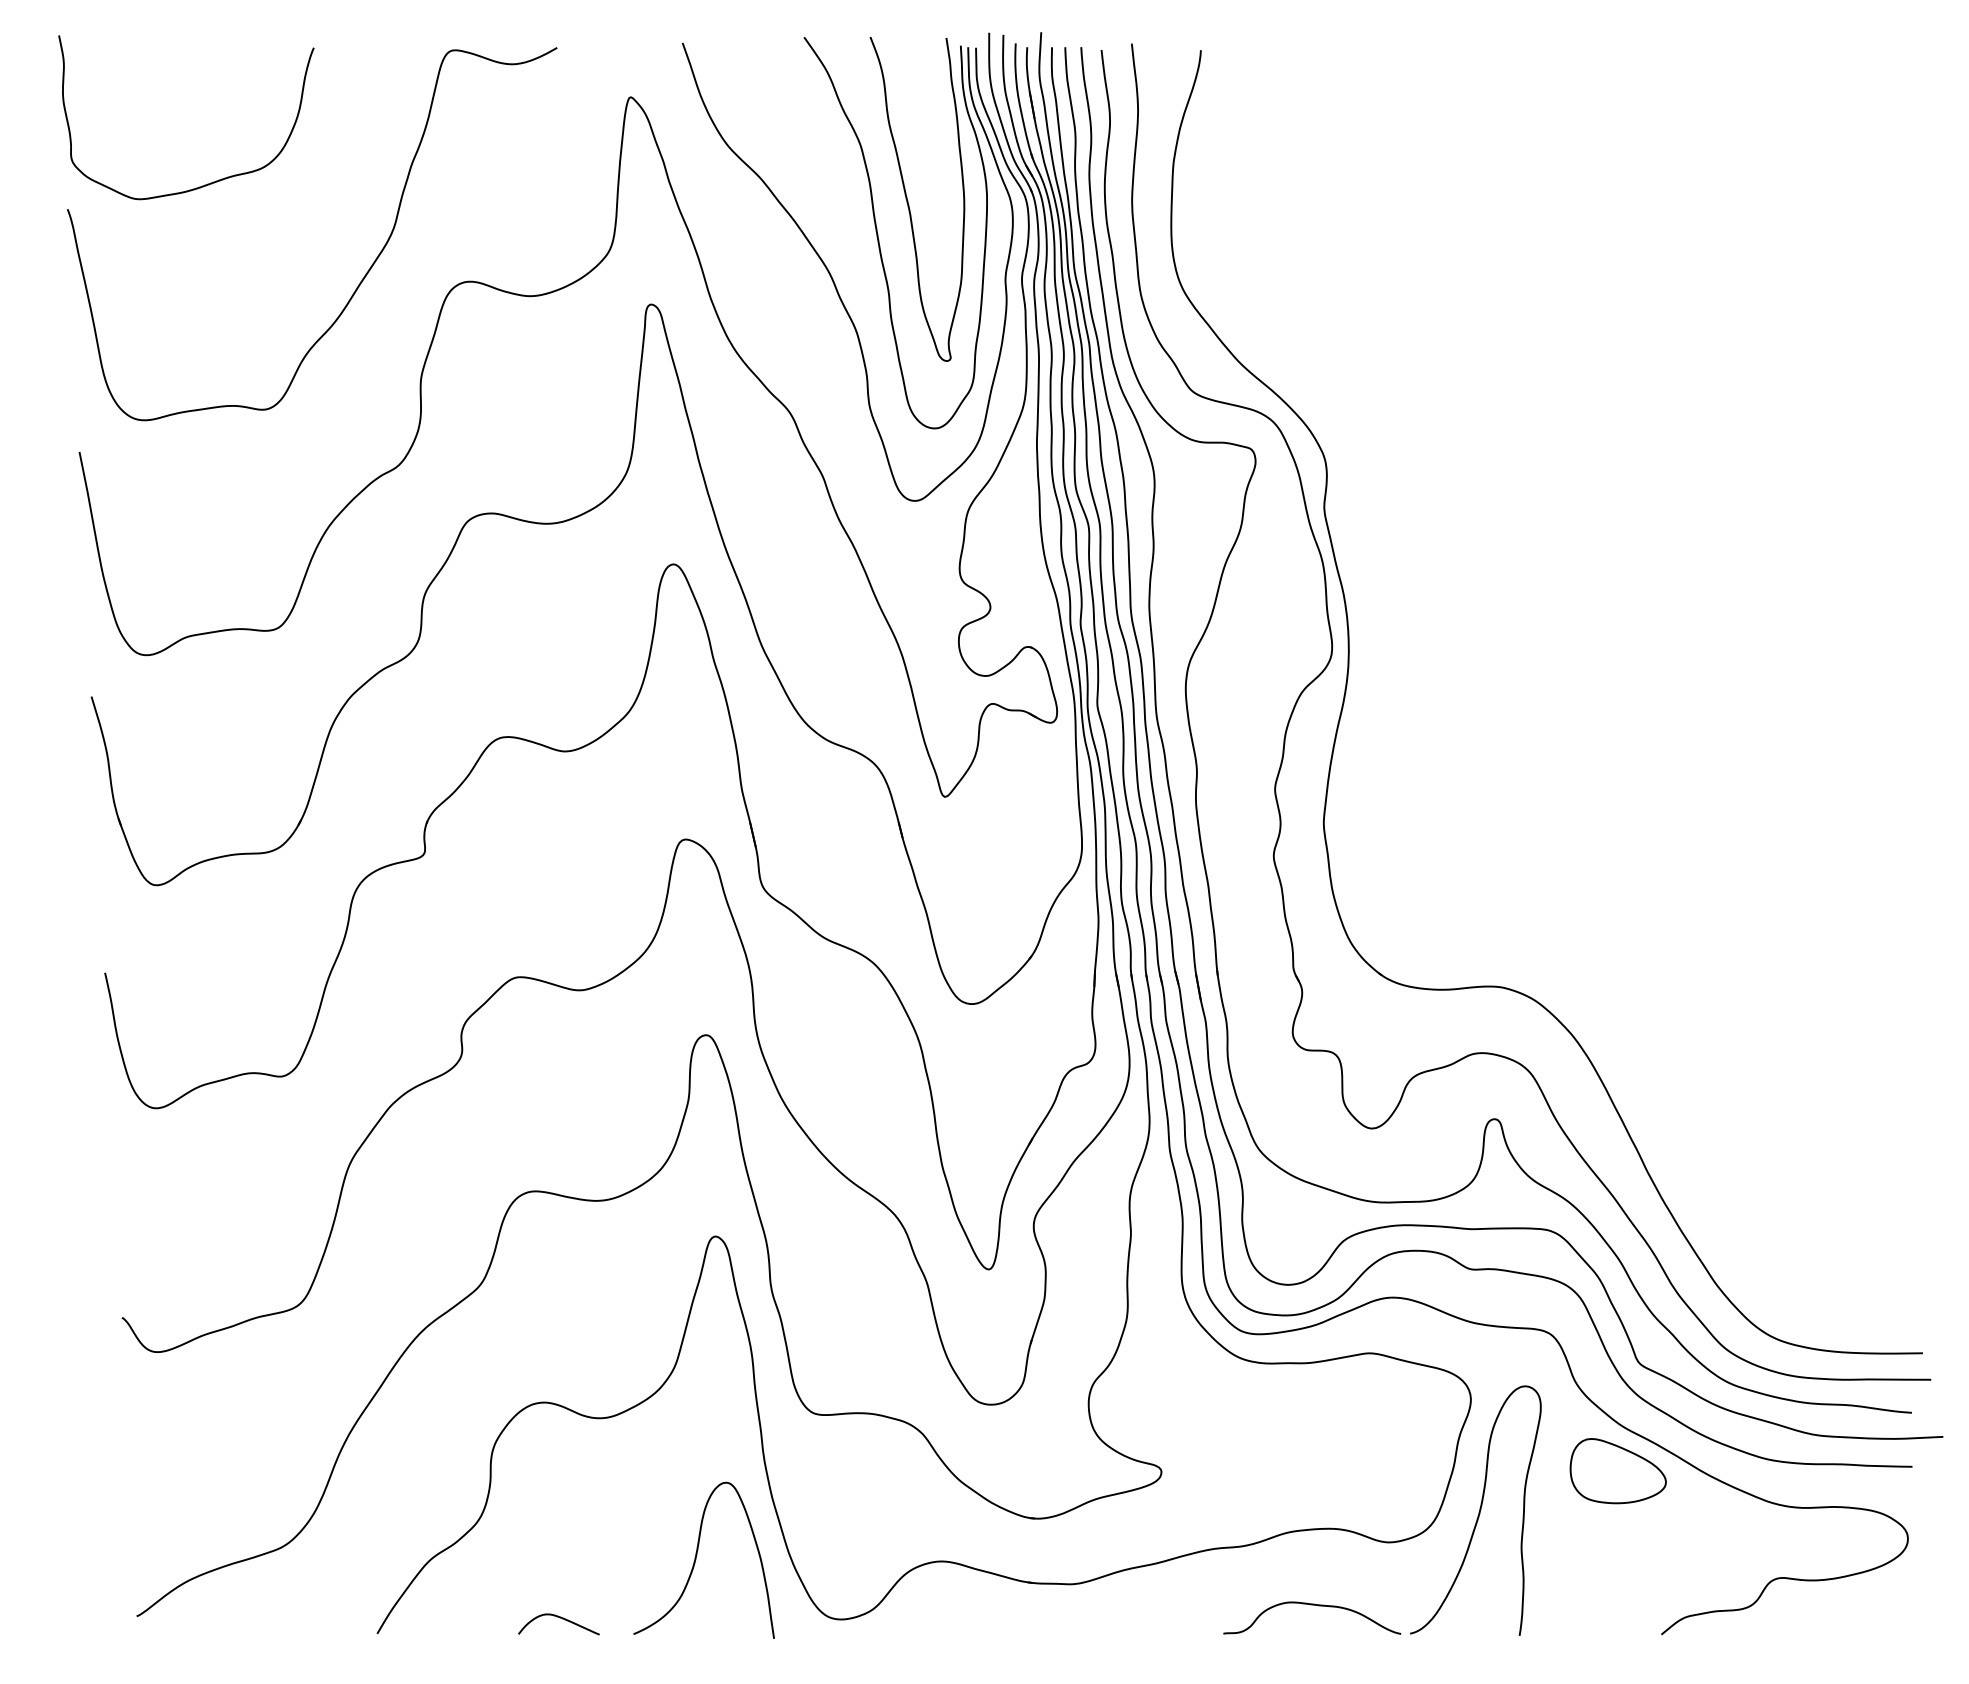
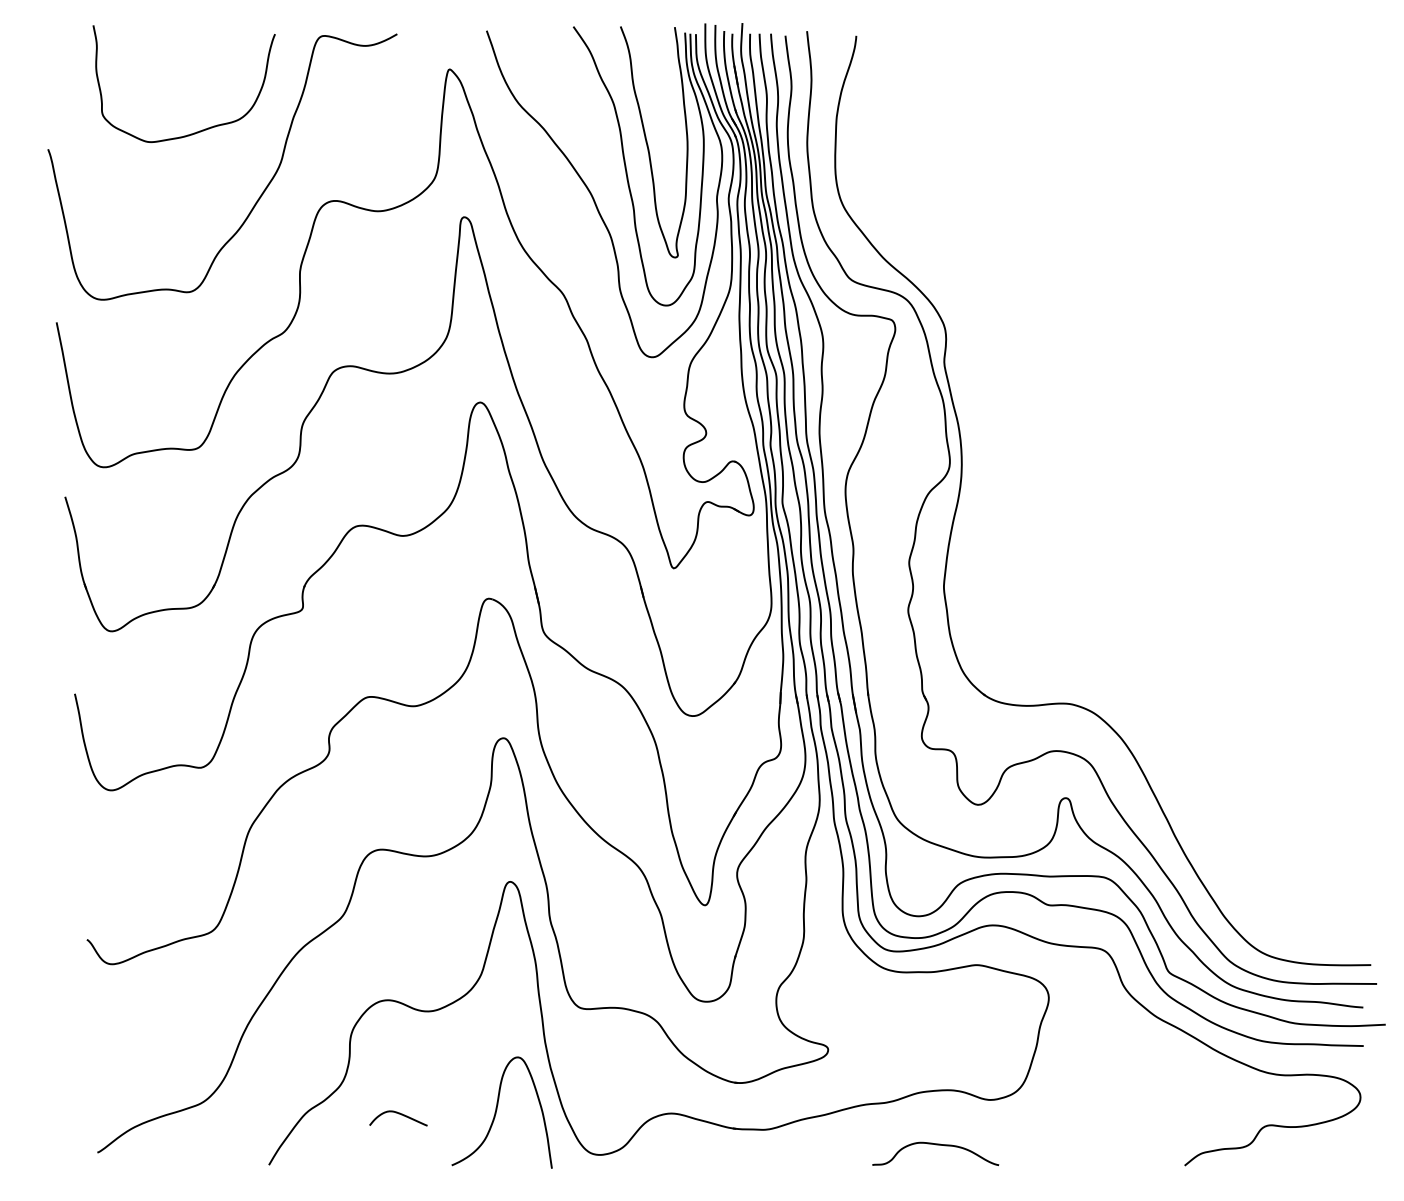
curve: (207, 183) -> (199, 130), moved
part: (1617, 1471) -> (1153, 1049), removed
curve: (1478, 1512) -> (1054, 1078), removed
curve: (559, 1618) -> (398, 1114), moved

